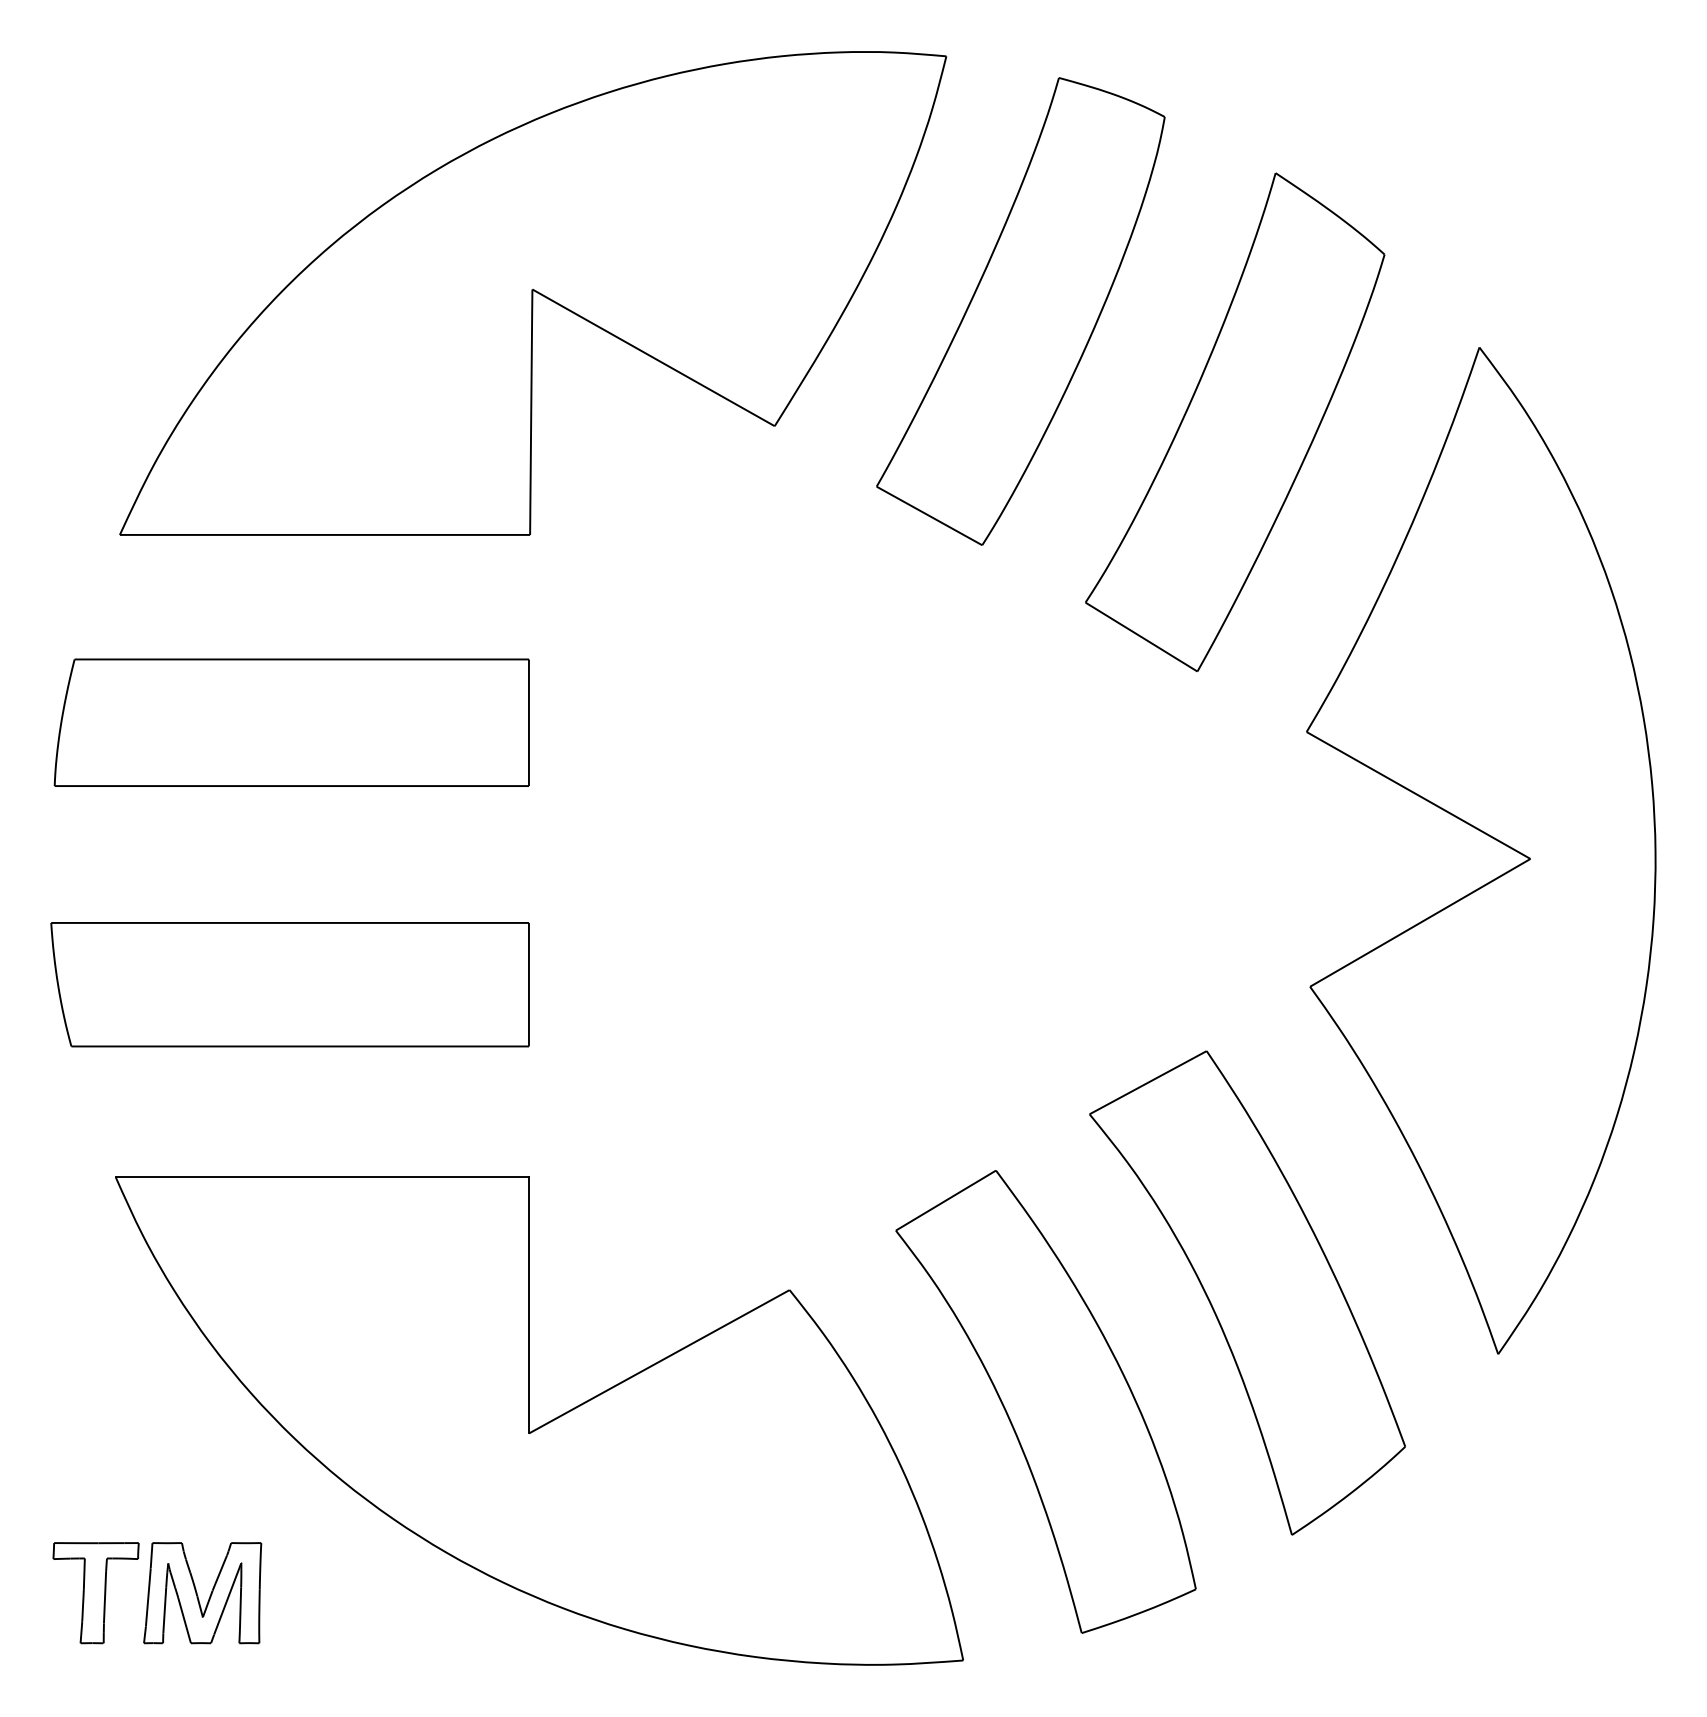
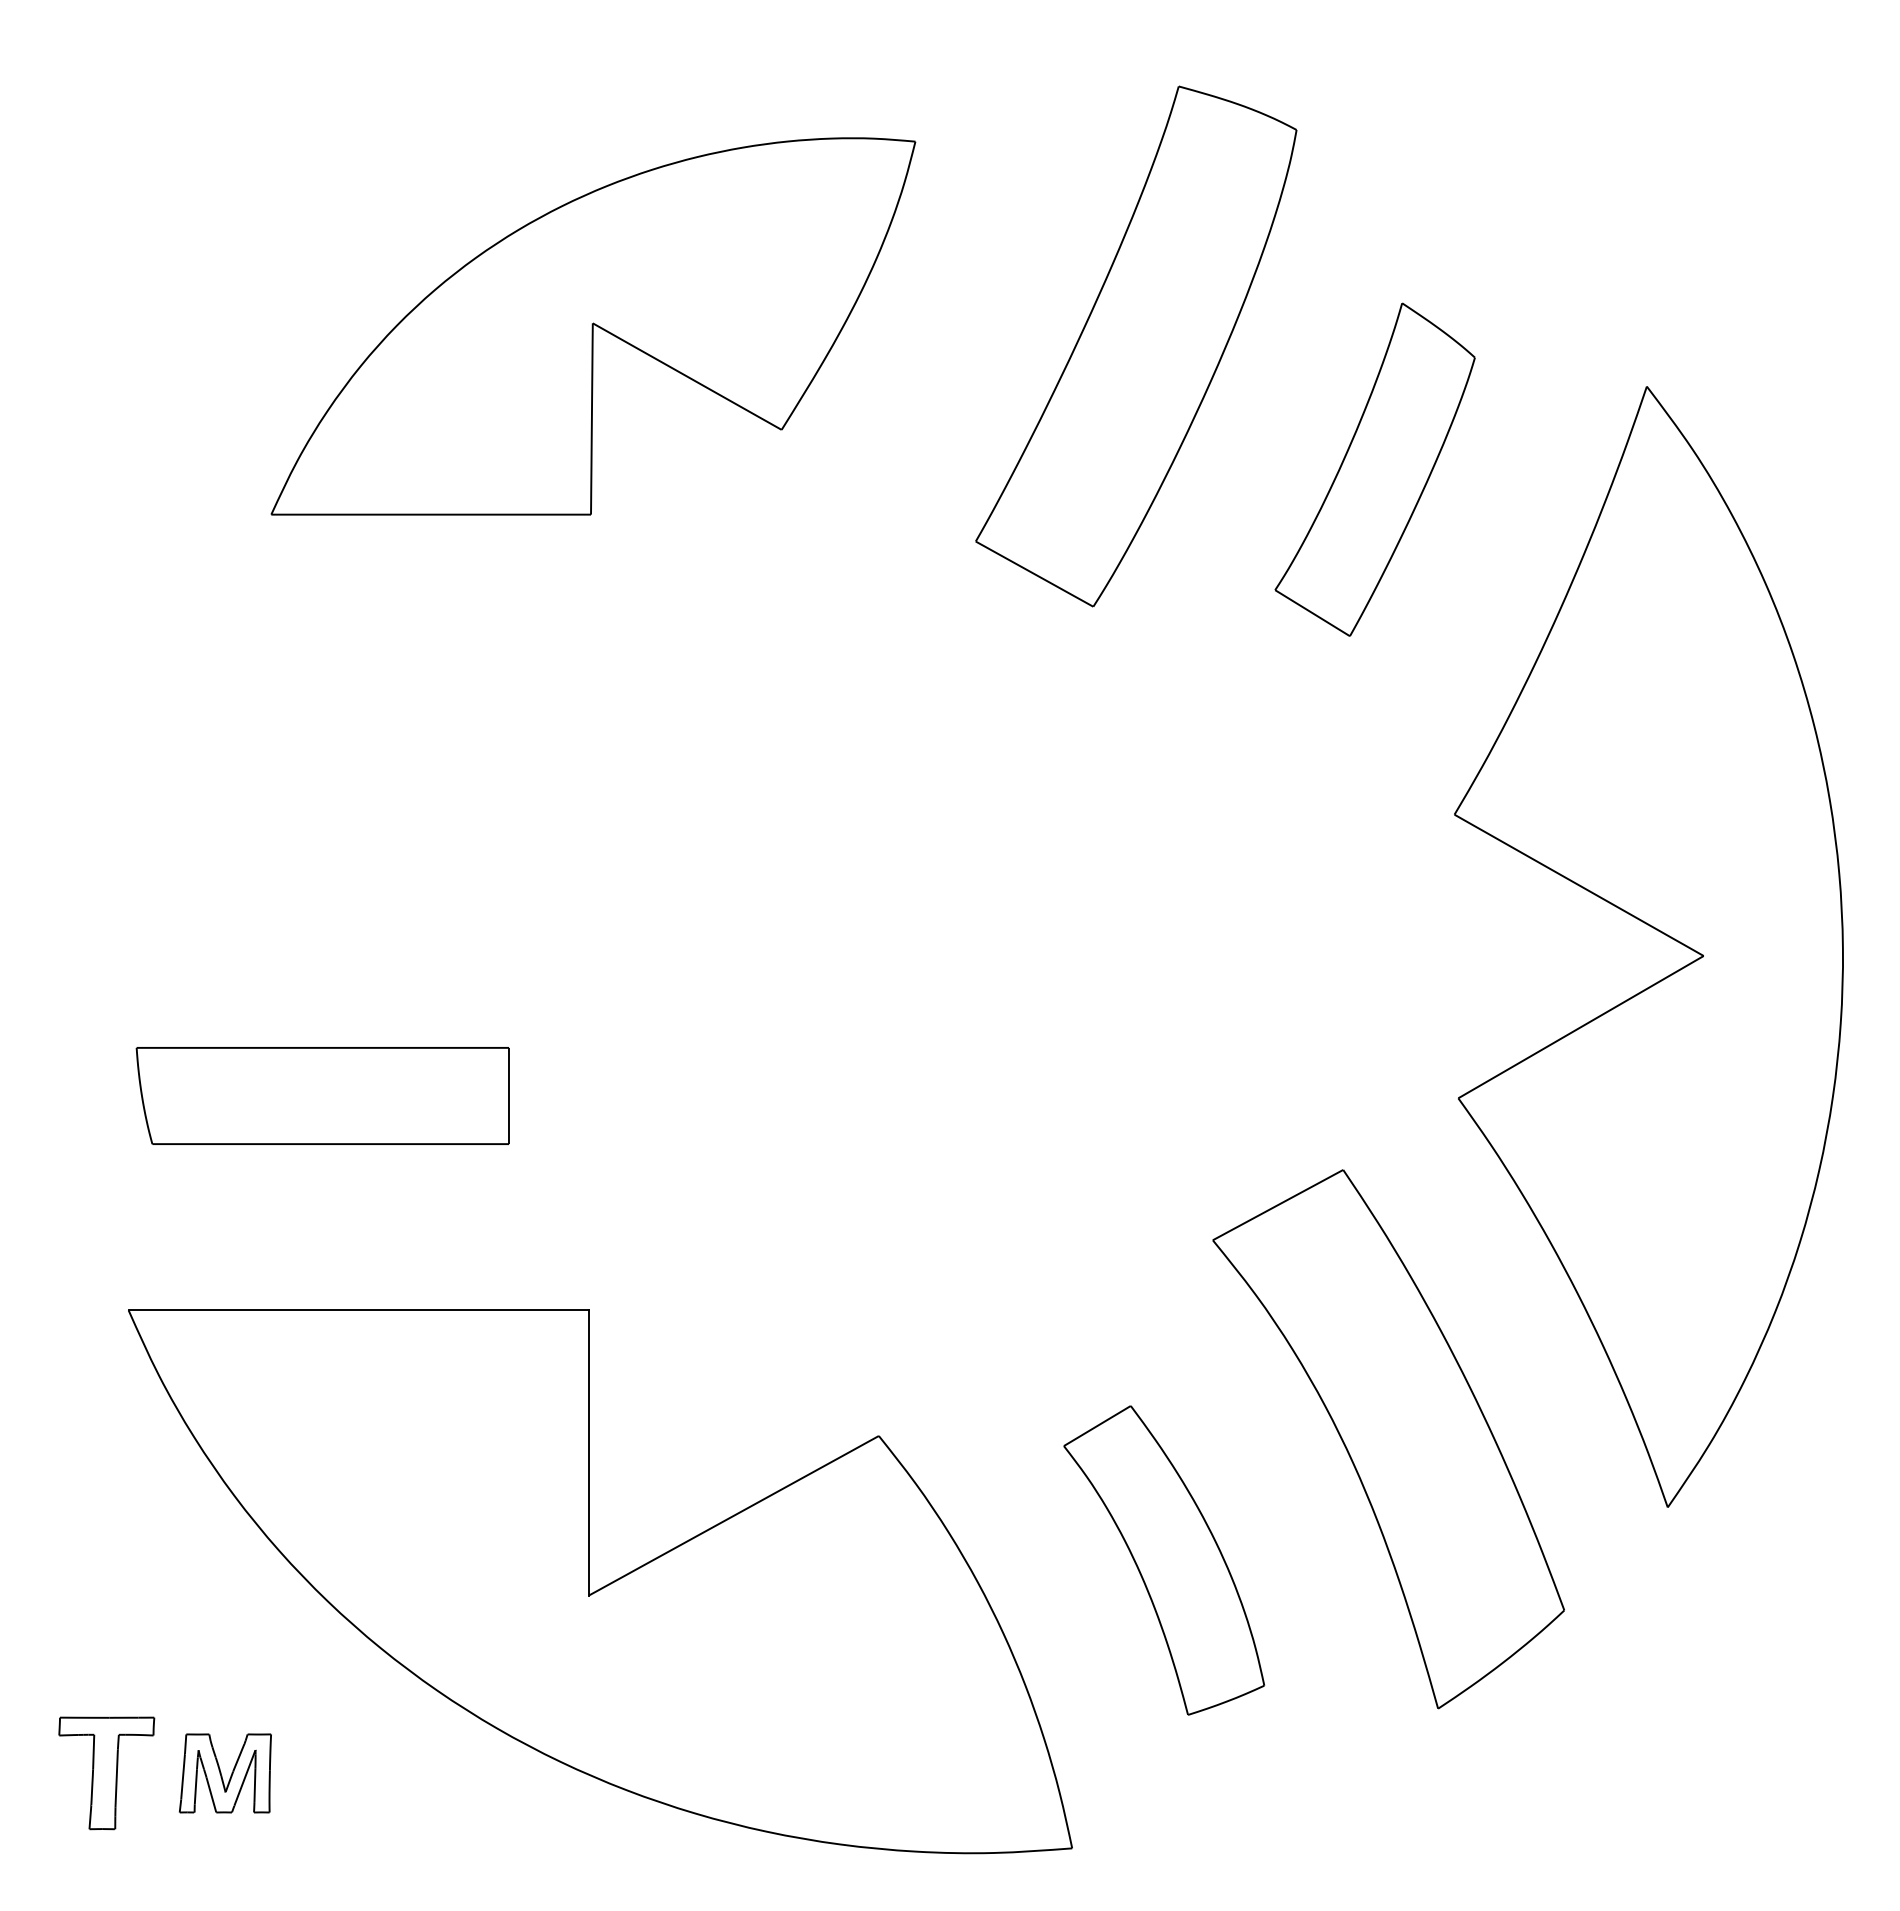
part: (533, 293) -> (593, 326), size x0.7
part: (1235, 421) -> (1375, 469), size x0.6
part: (291, 722) -> (324, 804), removed
part: (289, 984) -> (322, 1095), size x0.7
part: (1045, 1401) -> (1163, 1560), size x0.6
part: (202, 1593) -> (225, 1773), size x0.7

